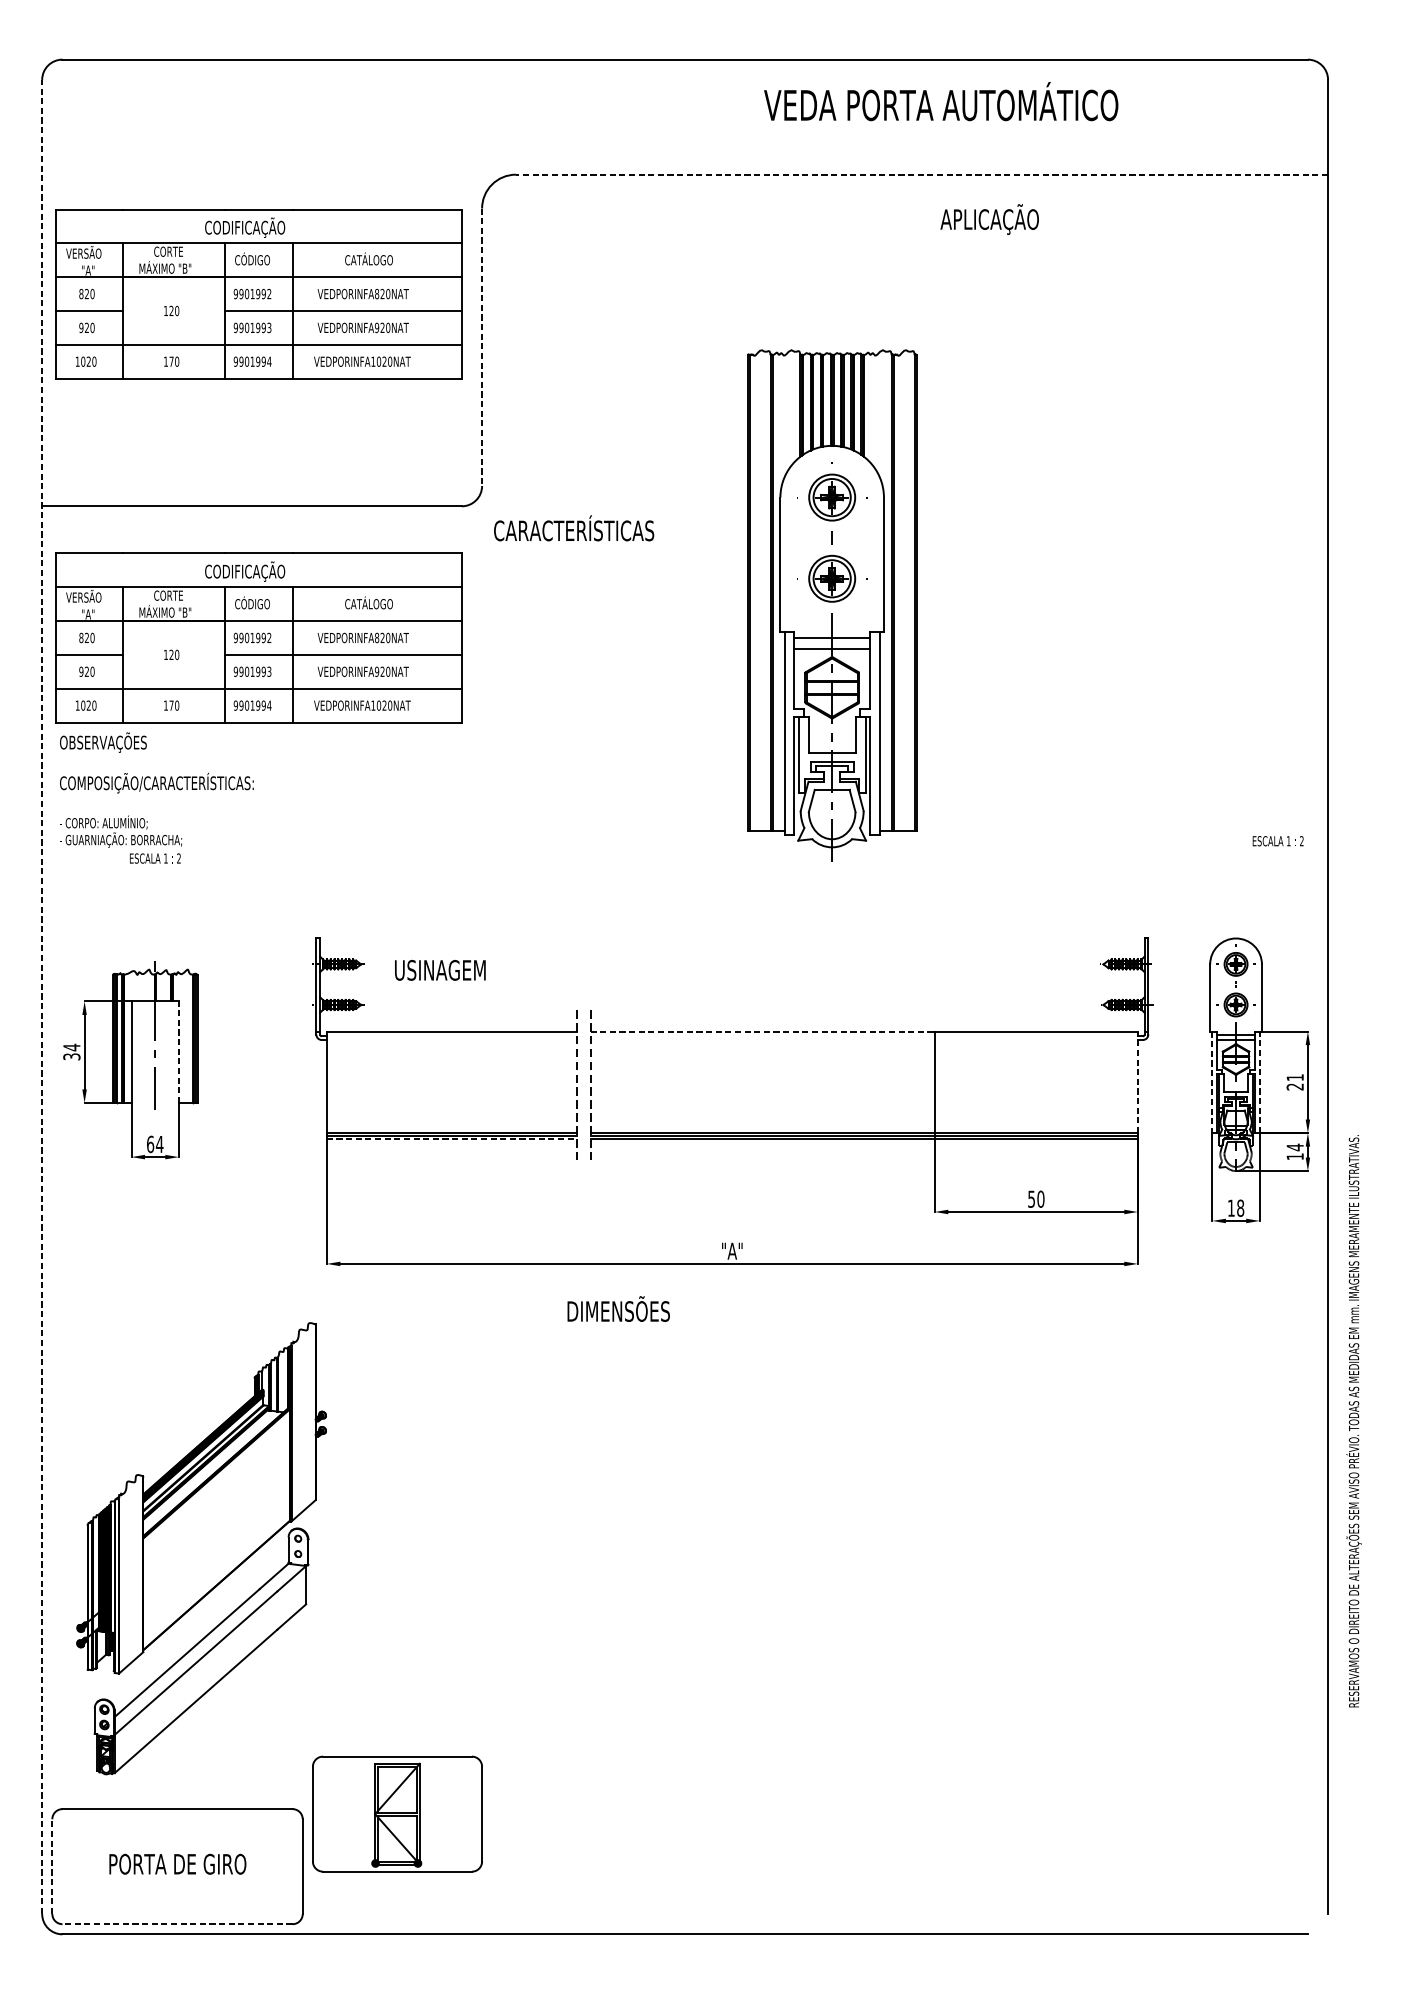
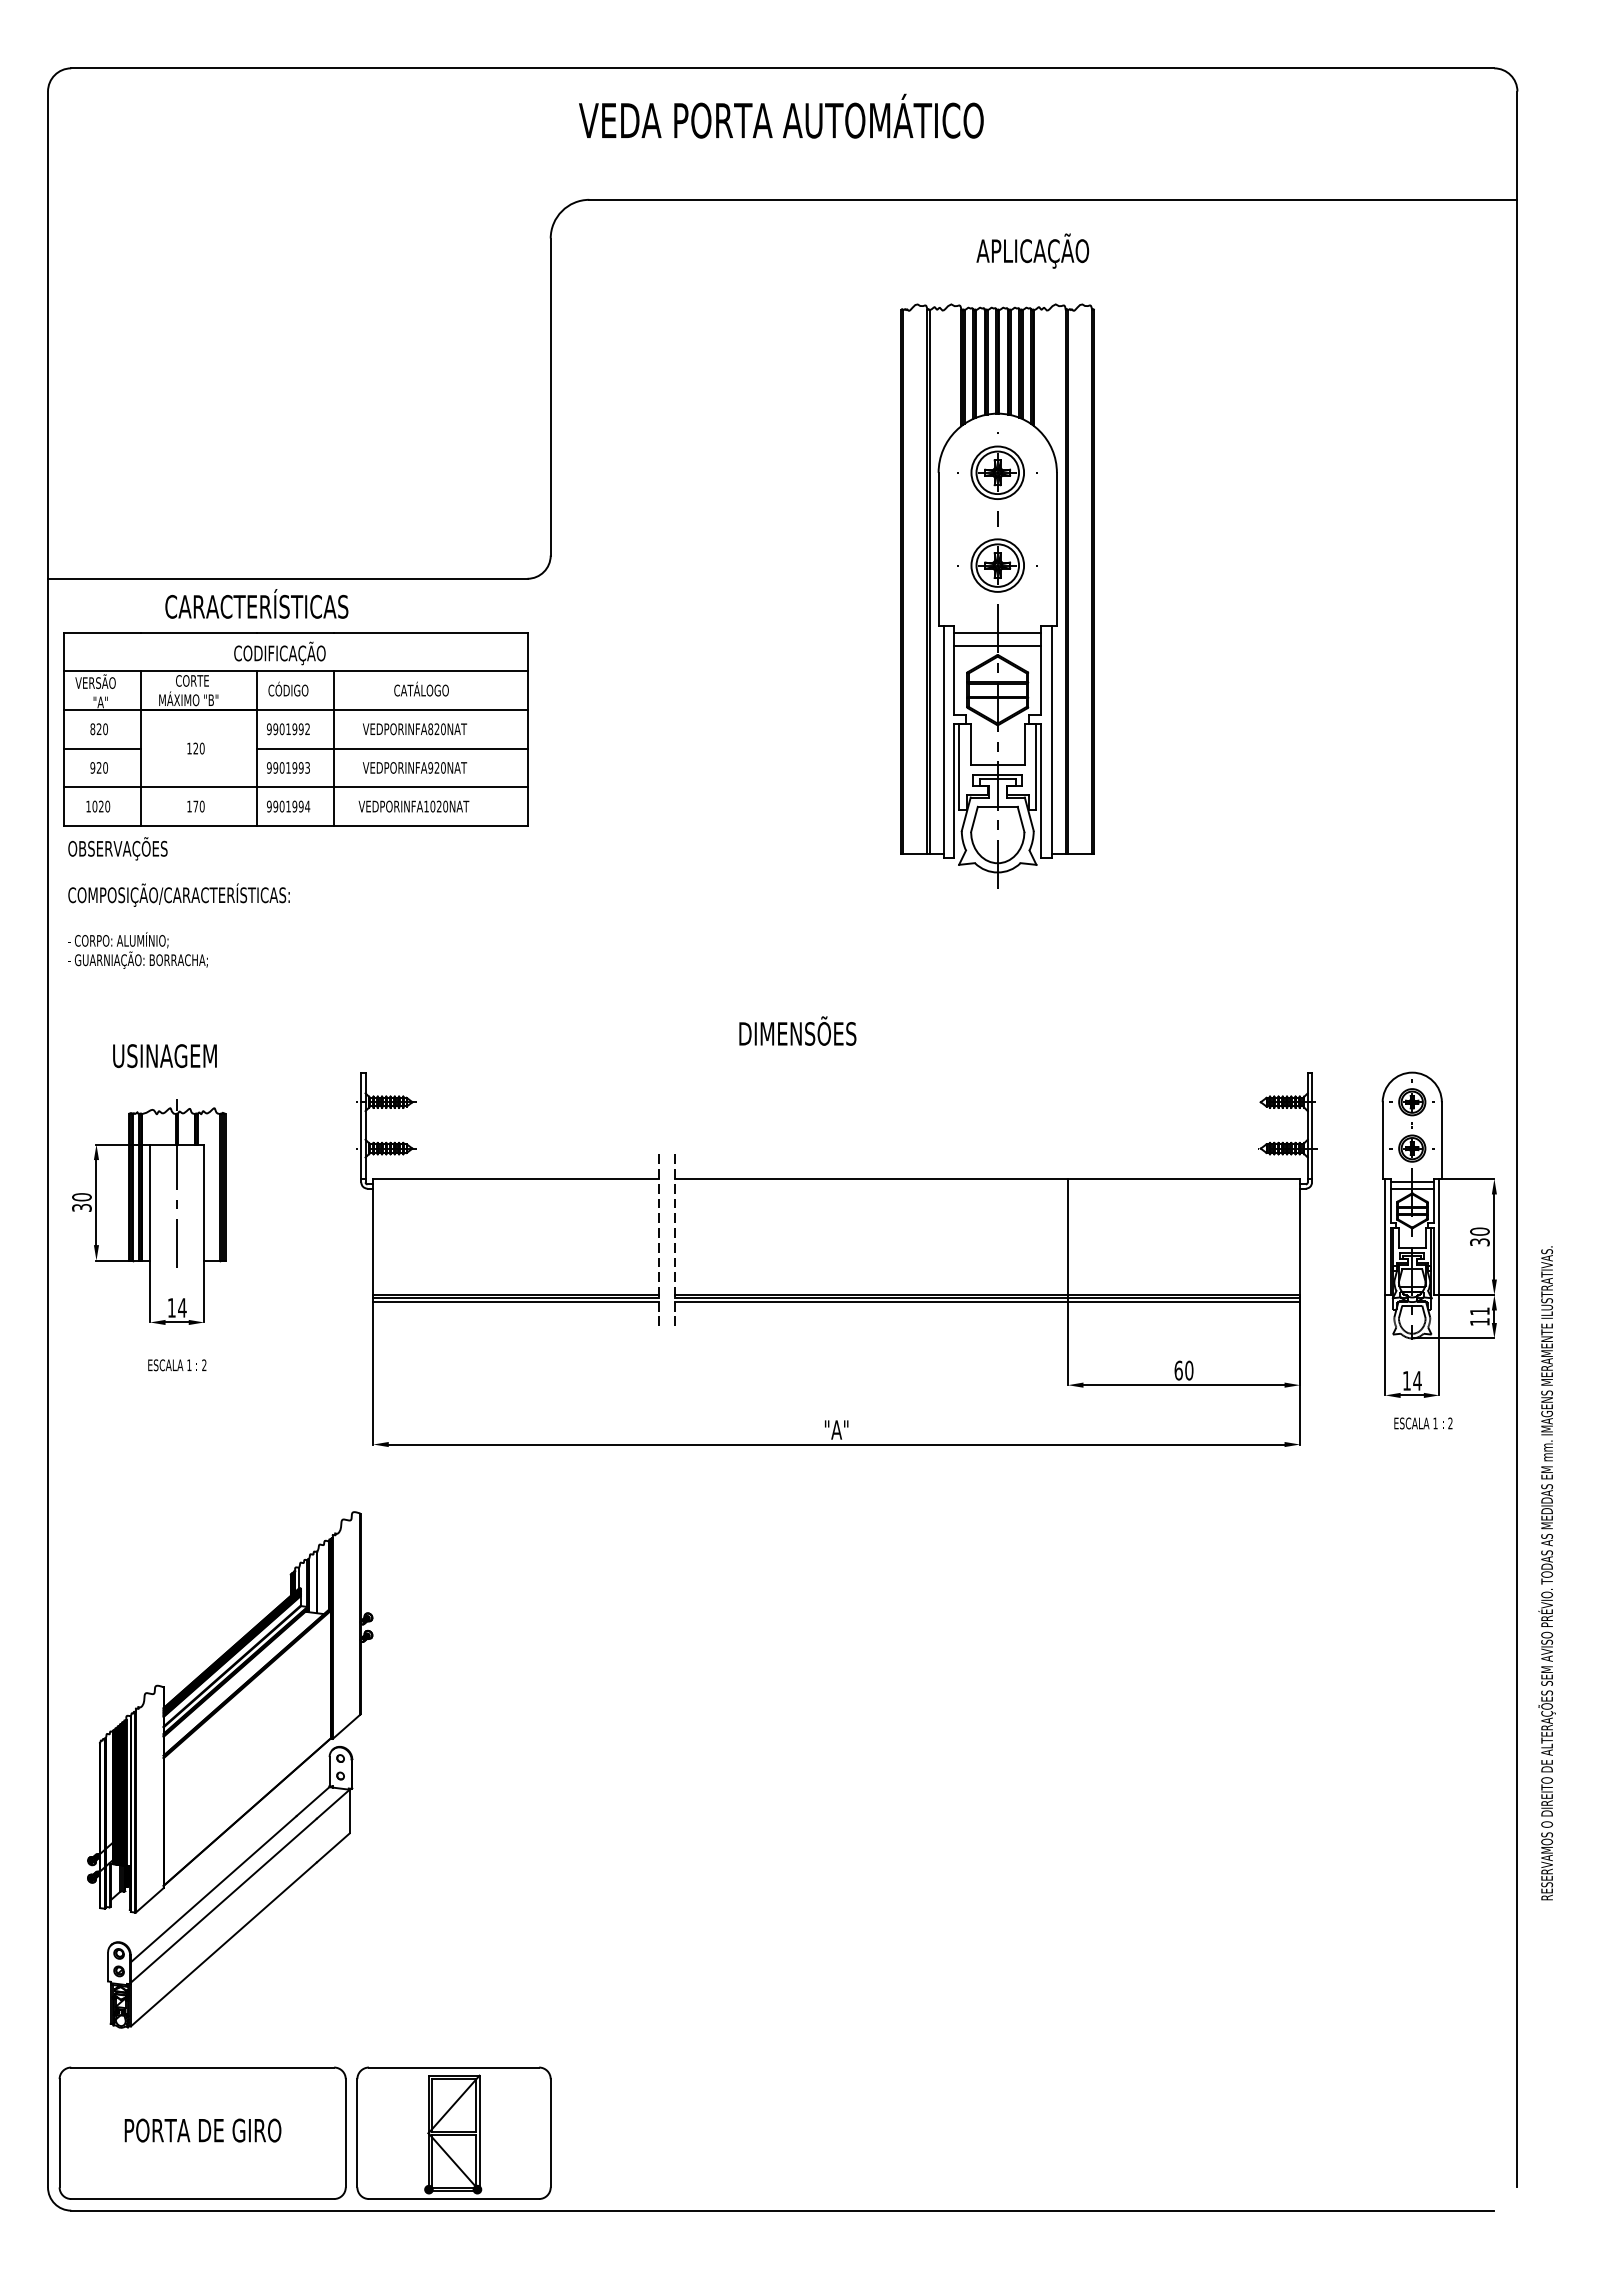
text: (941, 100) -> (781, 115), moved
line: (921, 174) -> (1052, 199), dashed -> solid
text: (989, 219) -> (1032, 250), moved
part: (258, 294) -> (295, 336), removed
line: (481, 347) -> (550, 397), dashed -> solid
text: (573, 527) -> (256, 603), moved
part: (831, 604) -> (997, 595), moved
text: (1278, 841) -> (1423, 1423), moved
text: (155, 858) -> (177, 1365), moved
text: (439, 969) -> (164, 1055), moved
line: (42, 997) -> (48, 1139), dashed -> solid
line: (762, 1031) -> (871, 1178), dashed -> solid
text: (71, 1046) -> (81, 1196), 34 -> 30
line: (179, 1052) -> (204, 1202), dashed -> solid
line: (1138, 1081) -> (1300, 1236), dashed -> solid
line: (1259, 1081) -> (1439, 1236), dashed -> solid
text: (1294, 1081) -> (1479, 1236), 21 -> 30
line: (1212, 1082) -> (1385, 1237), dashed -> solid
line: (452, 1139) -> (516, 1302), dashed -> solid
text: (150, 1144) -> (171, 1307), 64 -> 14
text: (1294, 1147) -> (1479, 1311), 14 -> 11
text: (1031, 1199) -> (1178, 1370), 50 -> 60
text: (1240, 1207) -> (1417, 1380), 18 -> 14
text: (618, 1308) -> (797, 1030), moved
text: (1353, 1421) -> (1546, 1573), moved
part: (397, 1813) -> (453, 2132), moved
line: (52, 1865) -> (59, 2132), dashed -> solid
line: (177, 1924) -> (202, 2199), dashed -> solid

